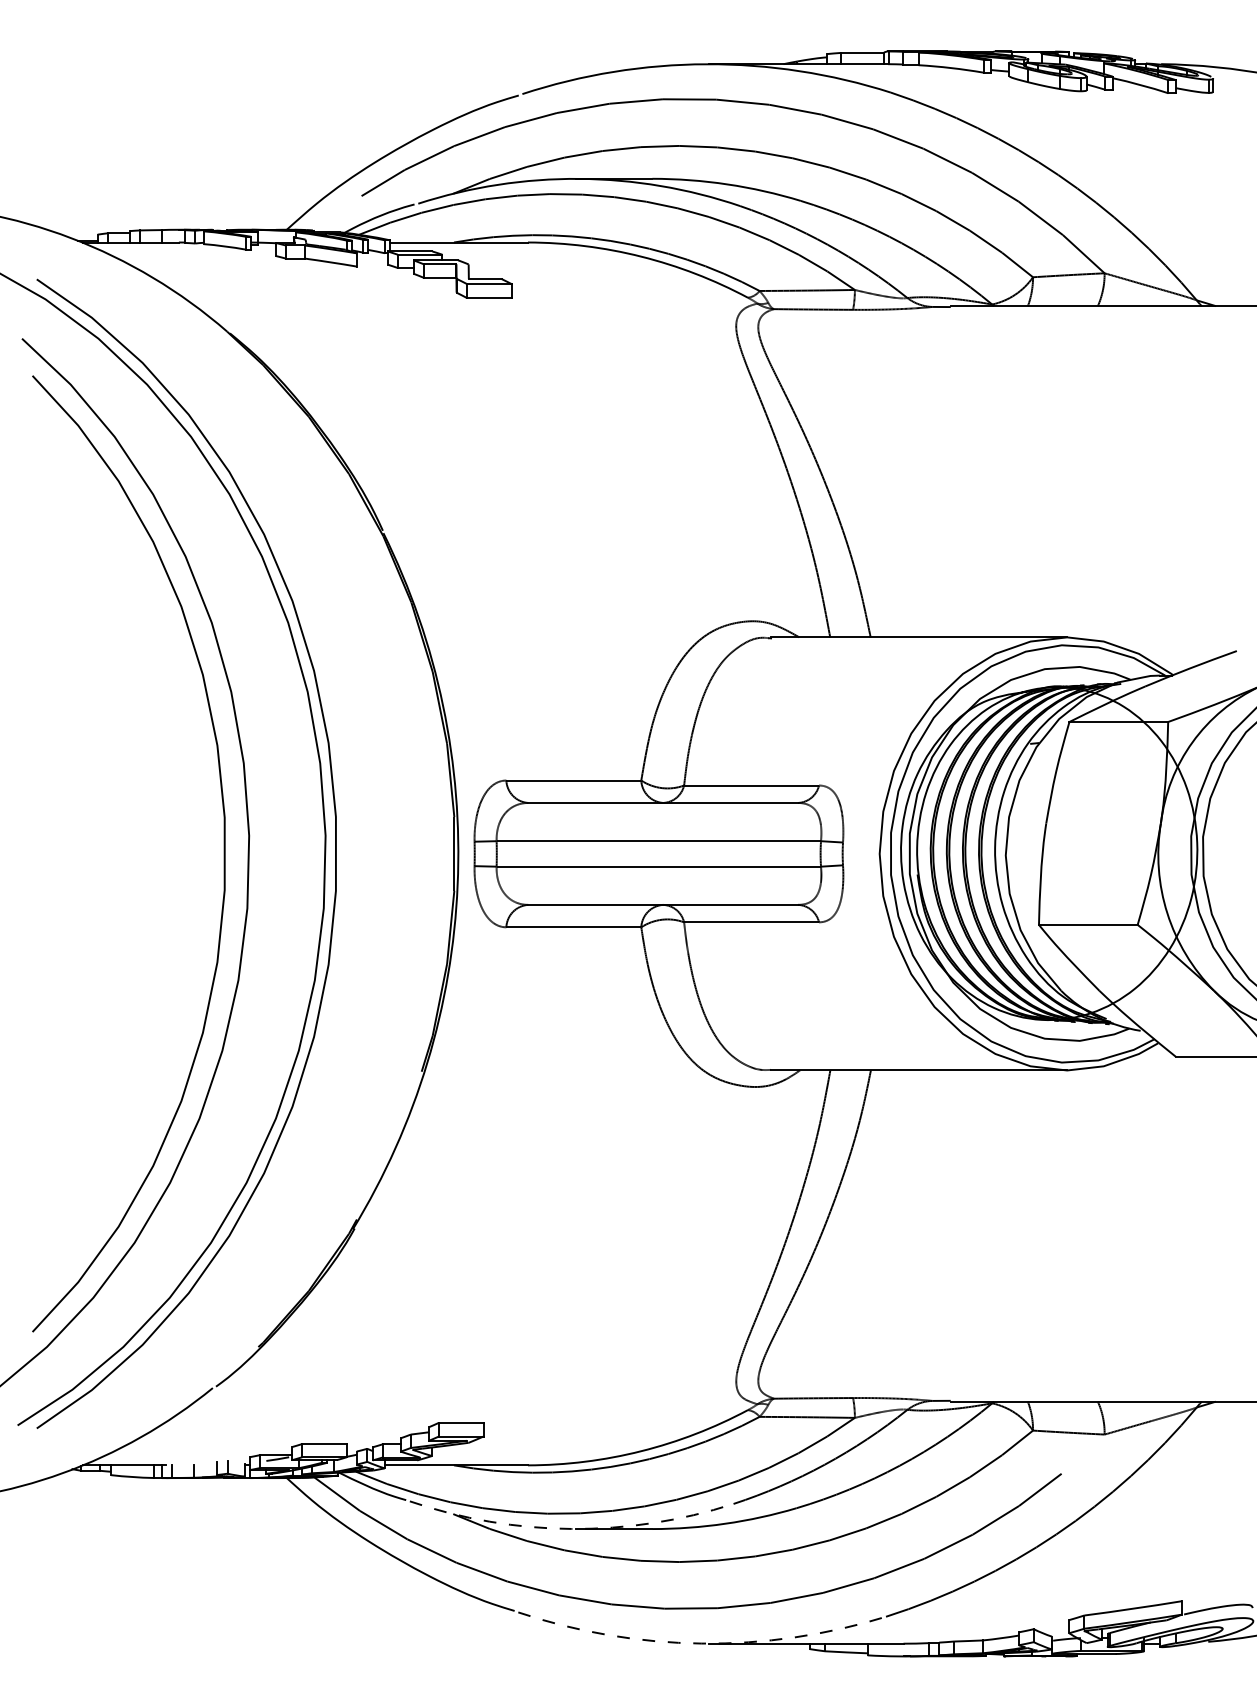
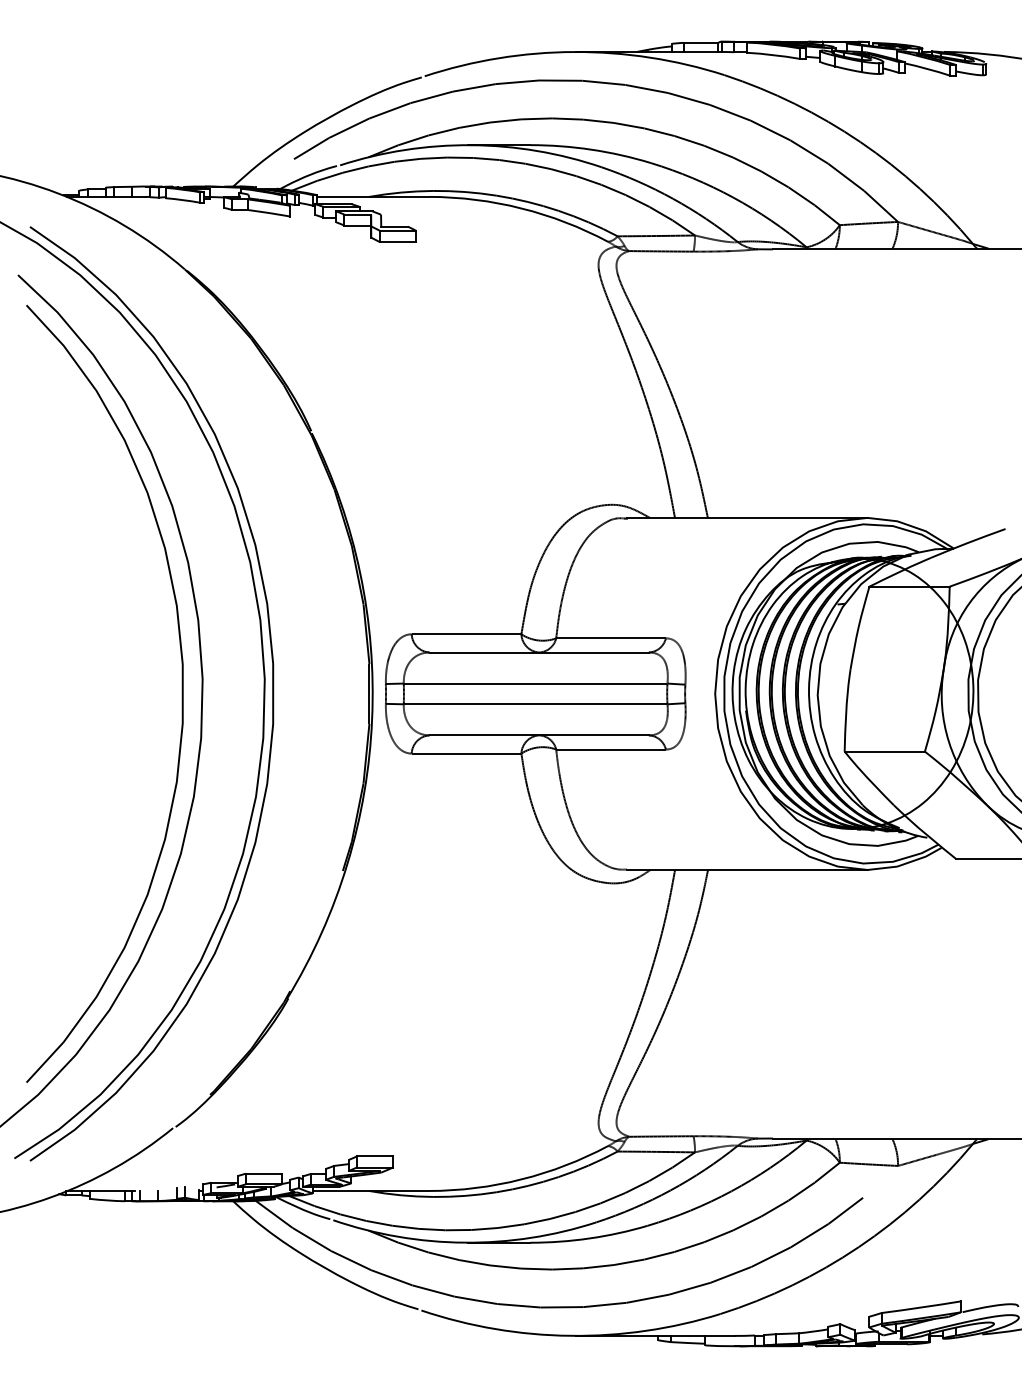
arc: (571, 1528) -> (464, 1242), dashed -> solid
arc: (701, 1643) -> (570, 1335), dashed -> solid

